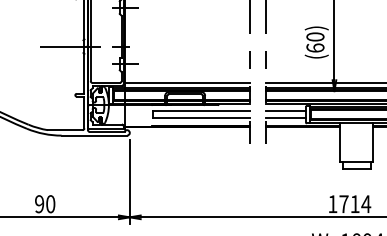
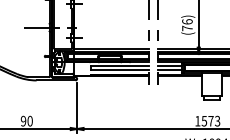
text: (315, 43) -> (187, 25), (60) -> (76)
text: (354, 203) -> (210, 120), 1714 -> 1573

